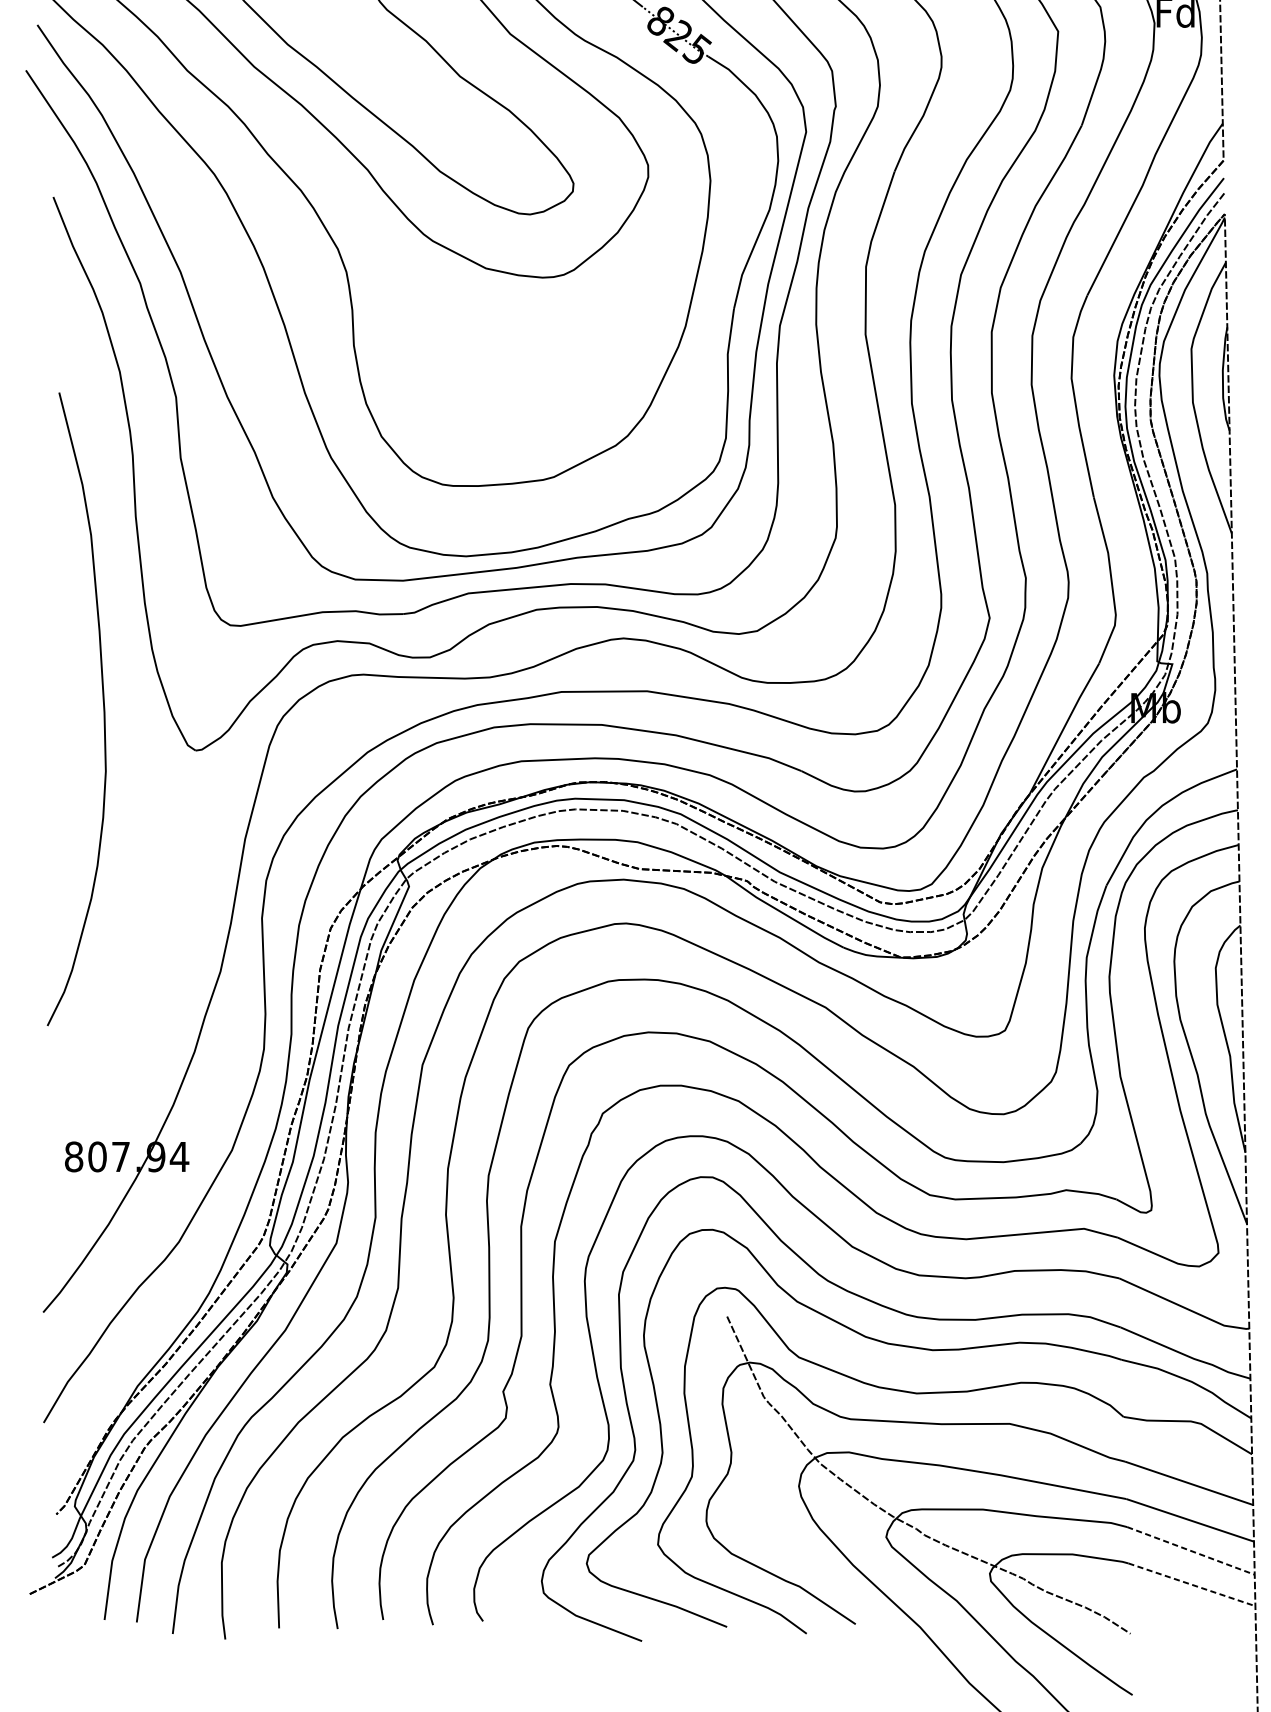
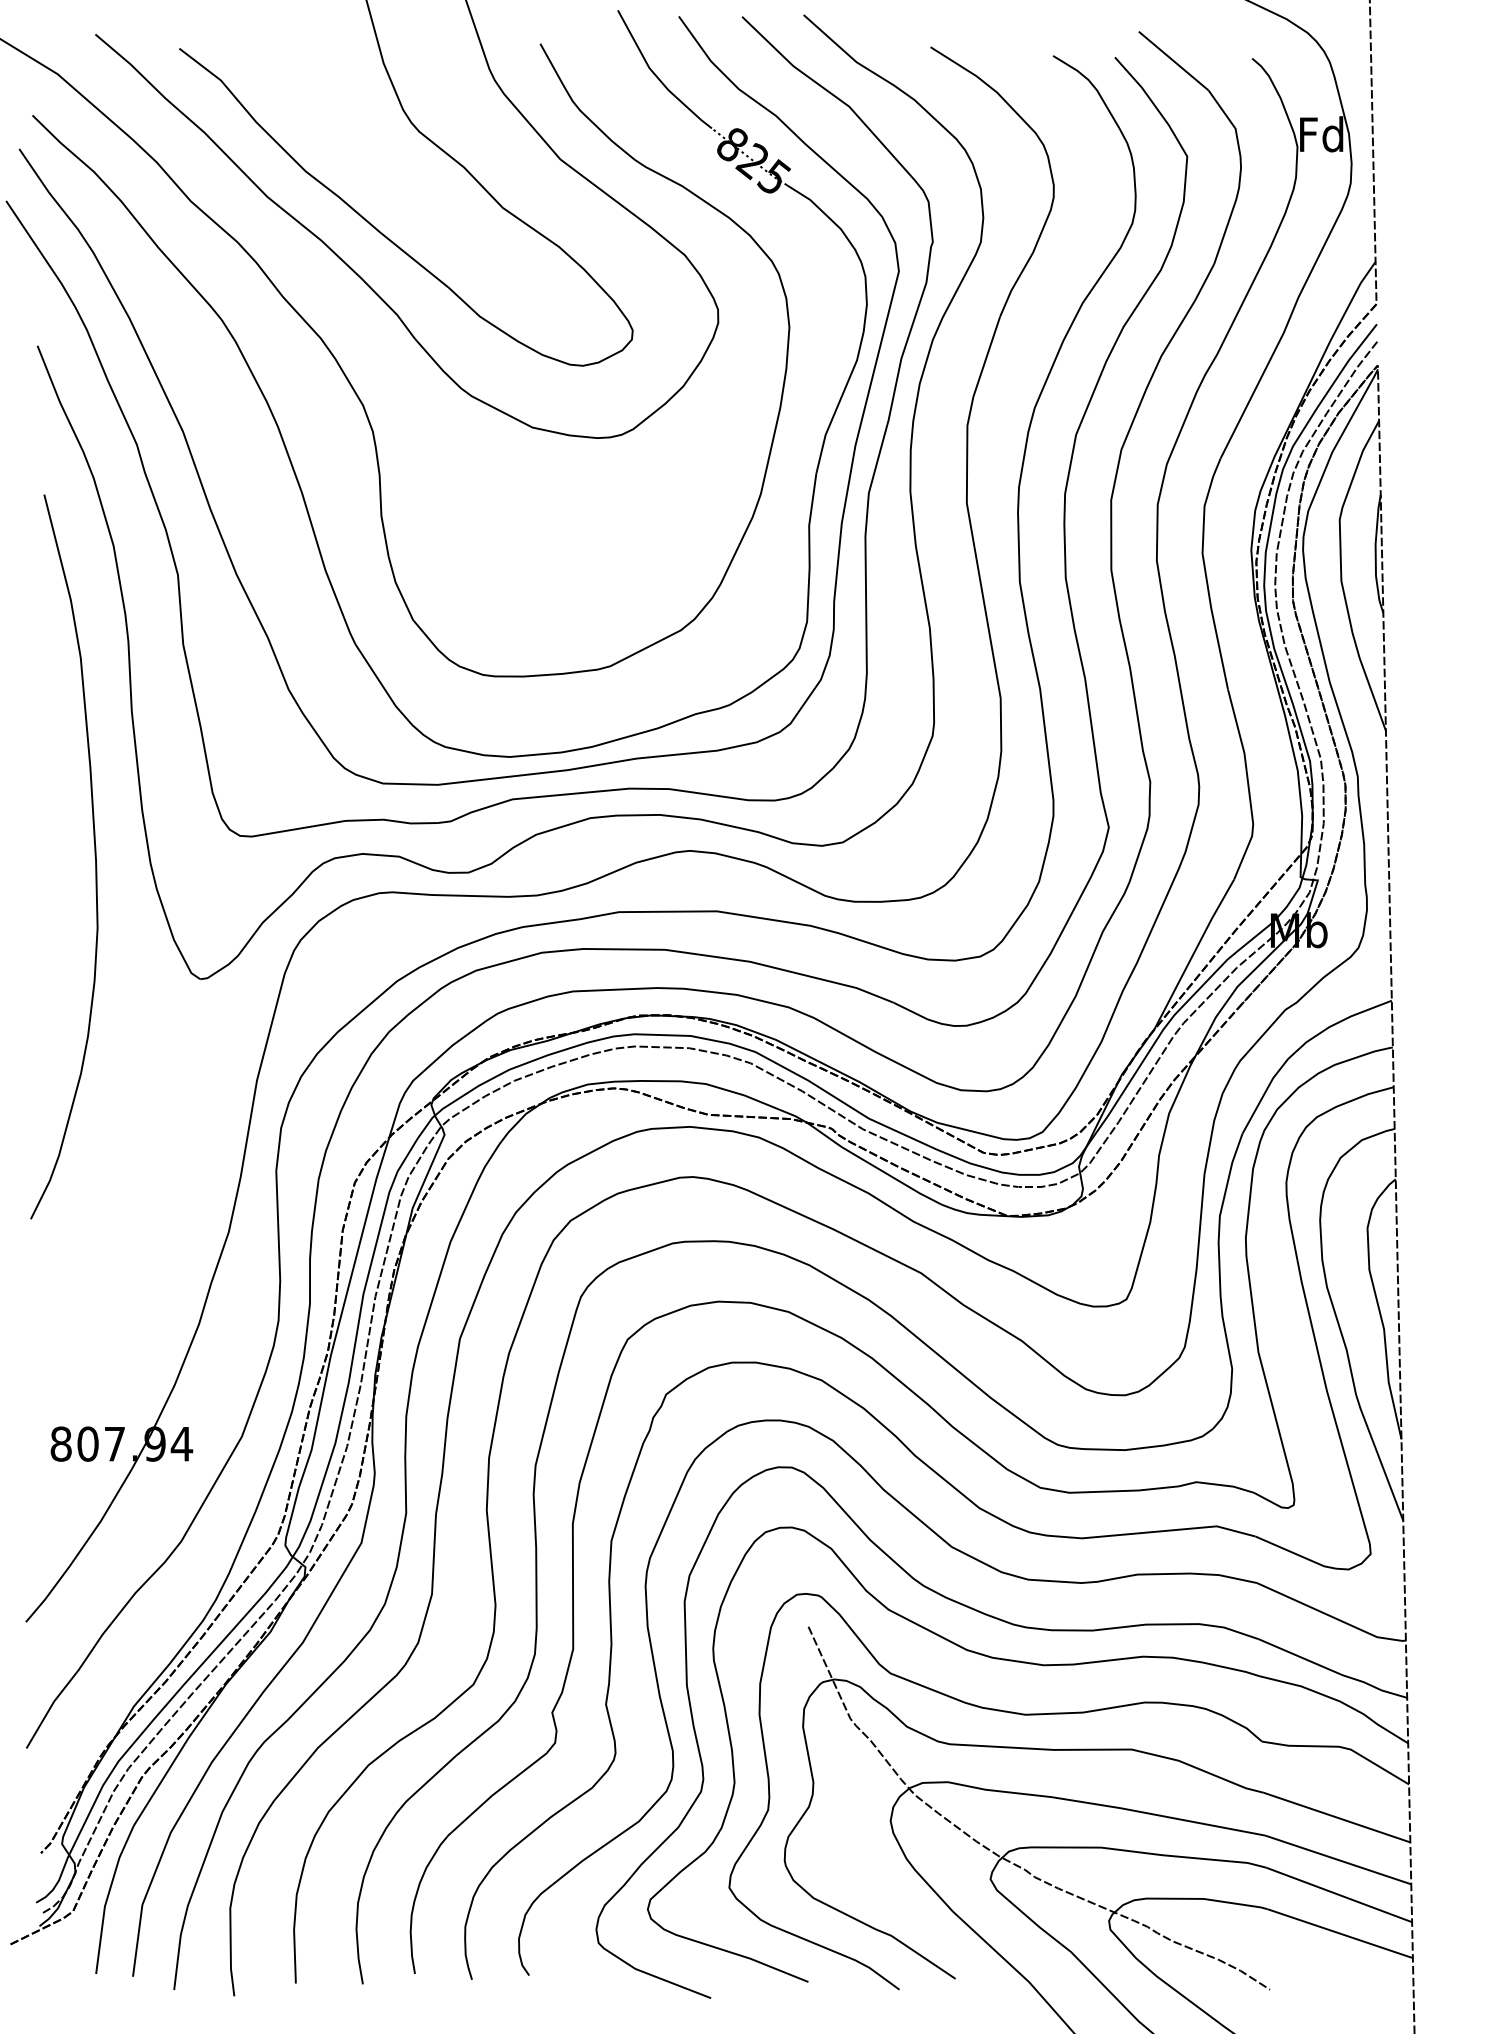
curve: (103, 708) -> (94, 856), moved
line: (1191, 1550) -> (1339, 1894), dashed -> solid
line: (1192, 1584) -> (1340, 1933), dashed -> solid

